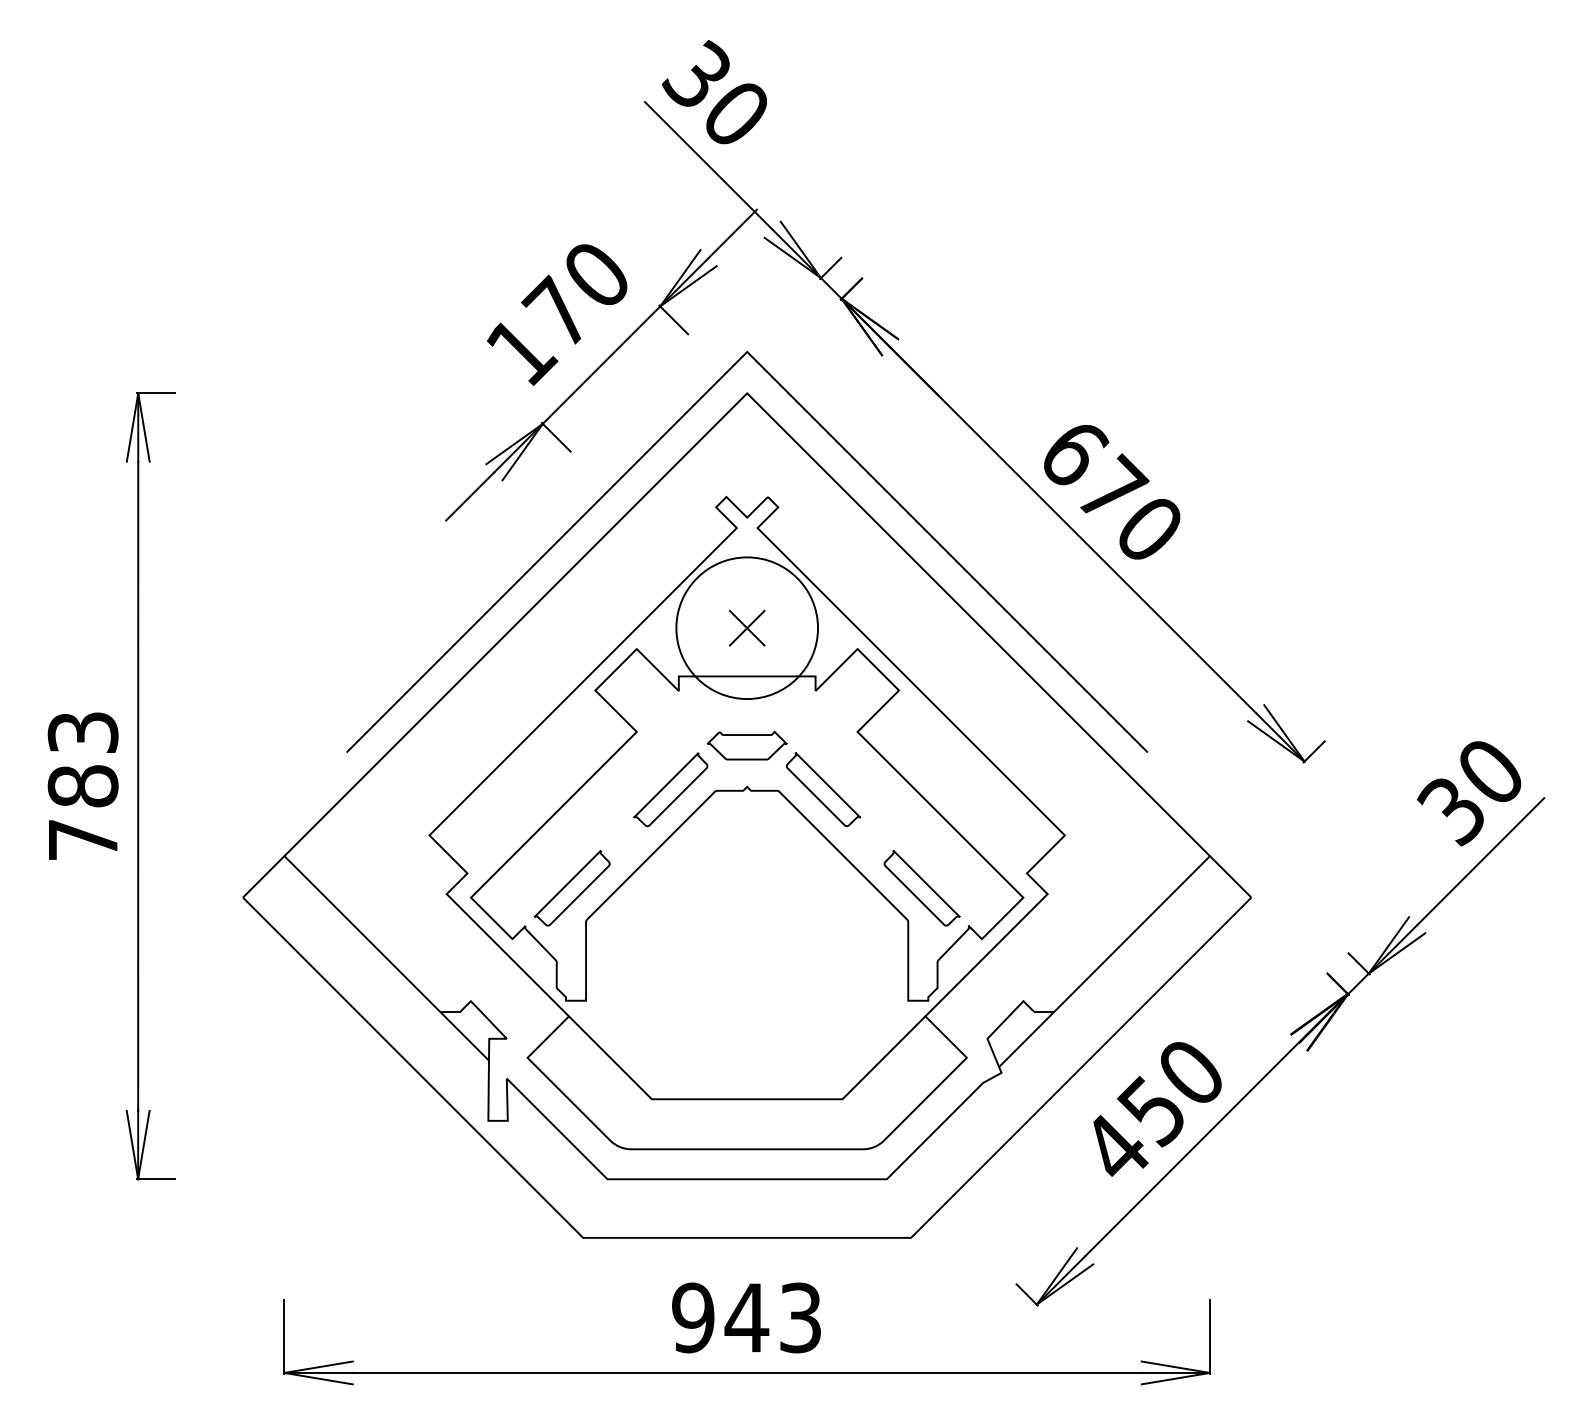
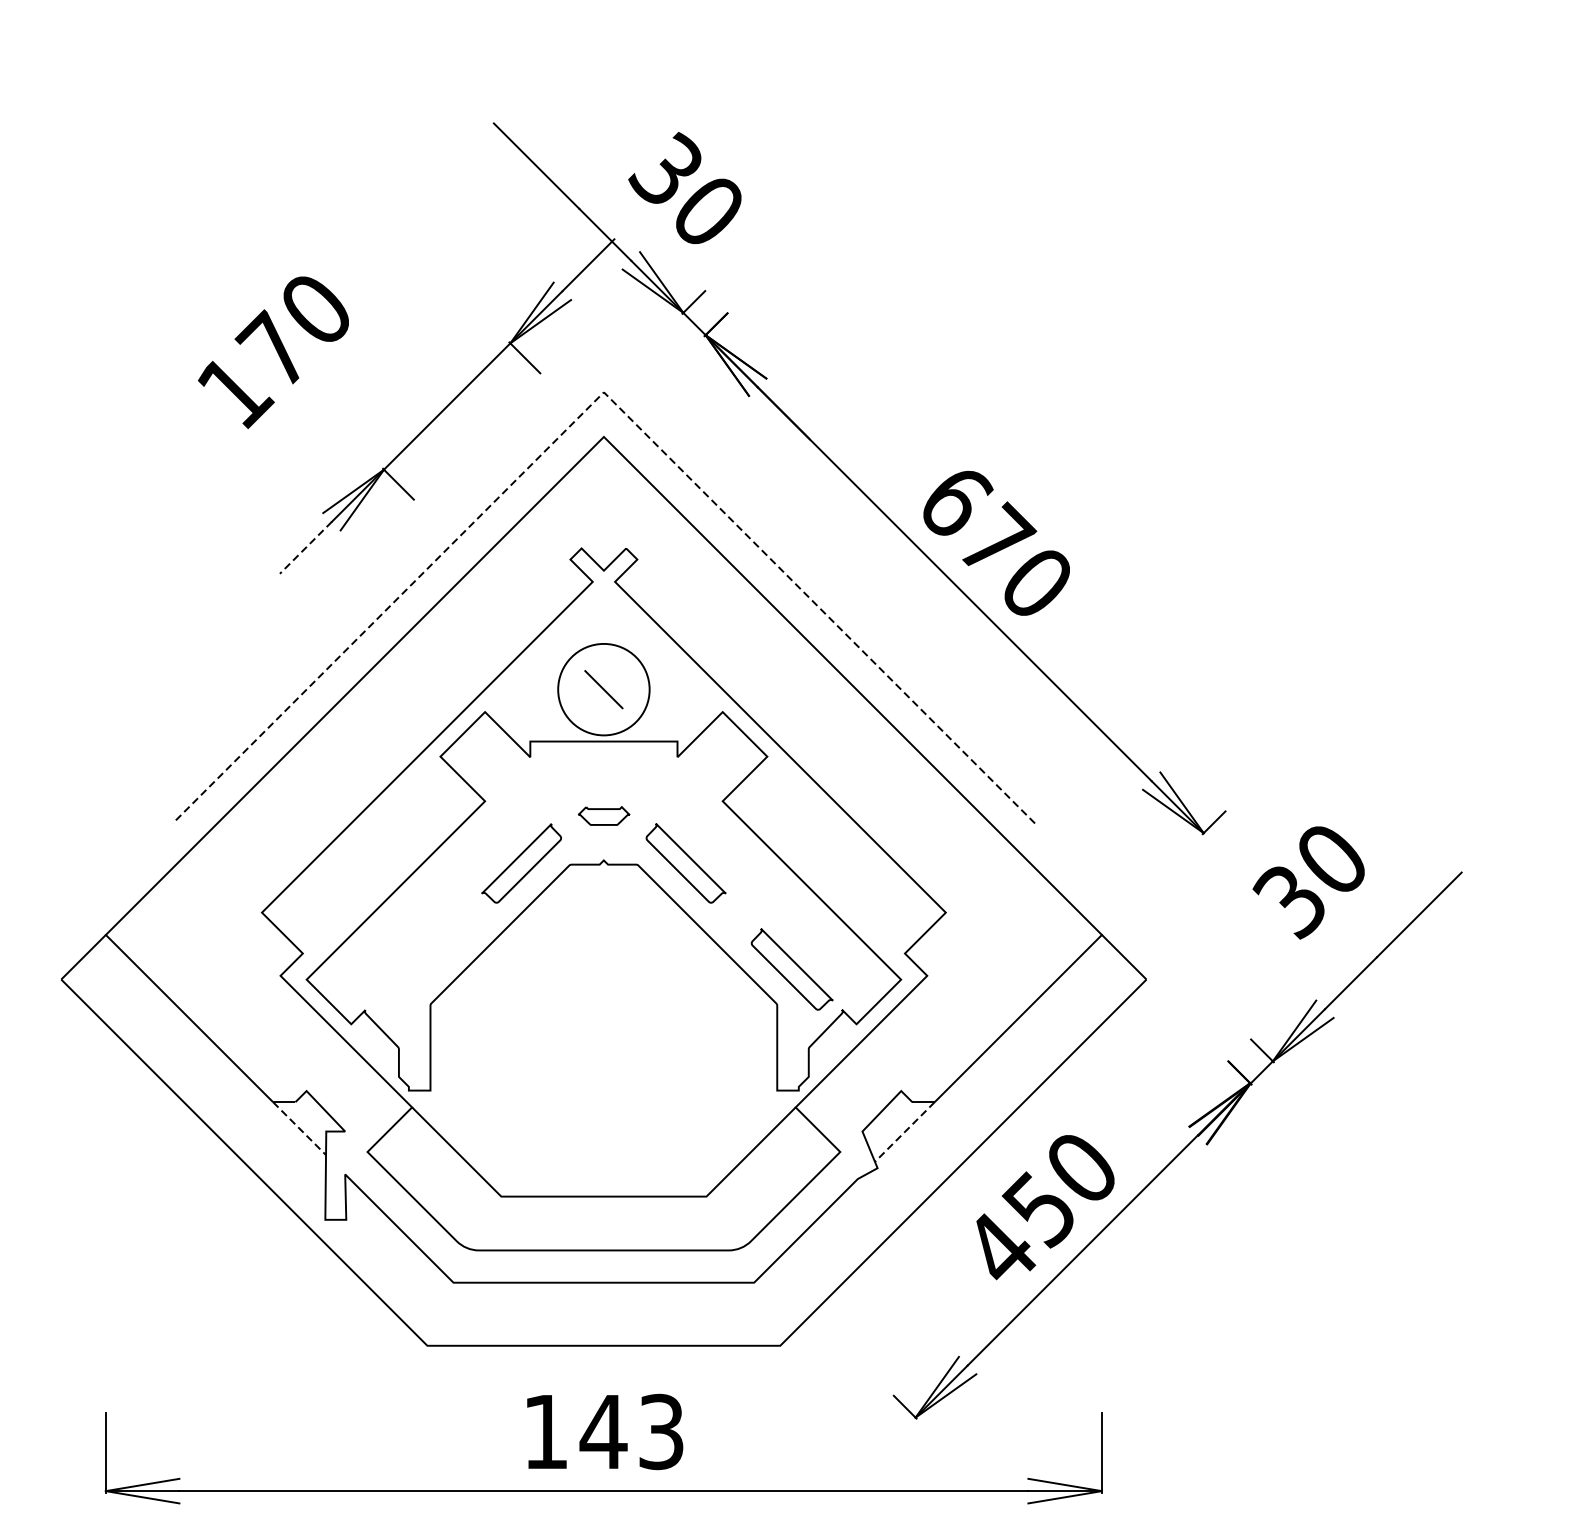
text: (713, 92) -> (683, 188), moved
text: (557, 314) -> (273, 352), moved
line: (747, 351) -> (604, 391), solid -> dashed
line: (469, 496) -> (305, 547), solid -> dashed
line: (746, 627) -> (603, 688), removed
circle: (747, 628) -> (604, 689), size x0.6
part: (747, 745) -> (604, 815), size x0.6
text: (1469, 793) -> (1309, 882), moved
curve: (568, 884) -> (411, 965), removed
line: (464, 1036) -> (299, 1129), solid -> dashed
line: (1026, 1039) -> (904, 1132), solid -> dashed
text: (693, 1317) -> (546, 1431), 943 -> 143

